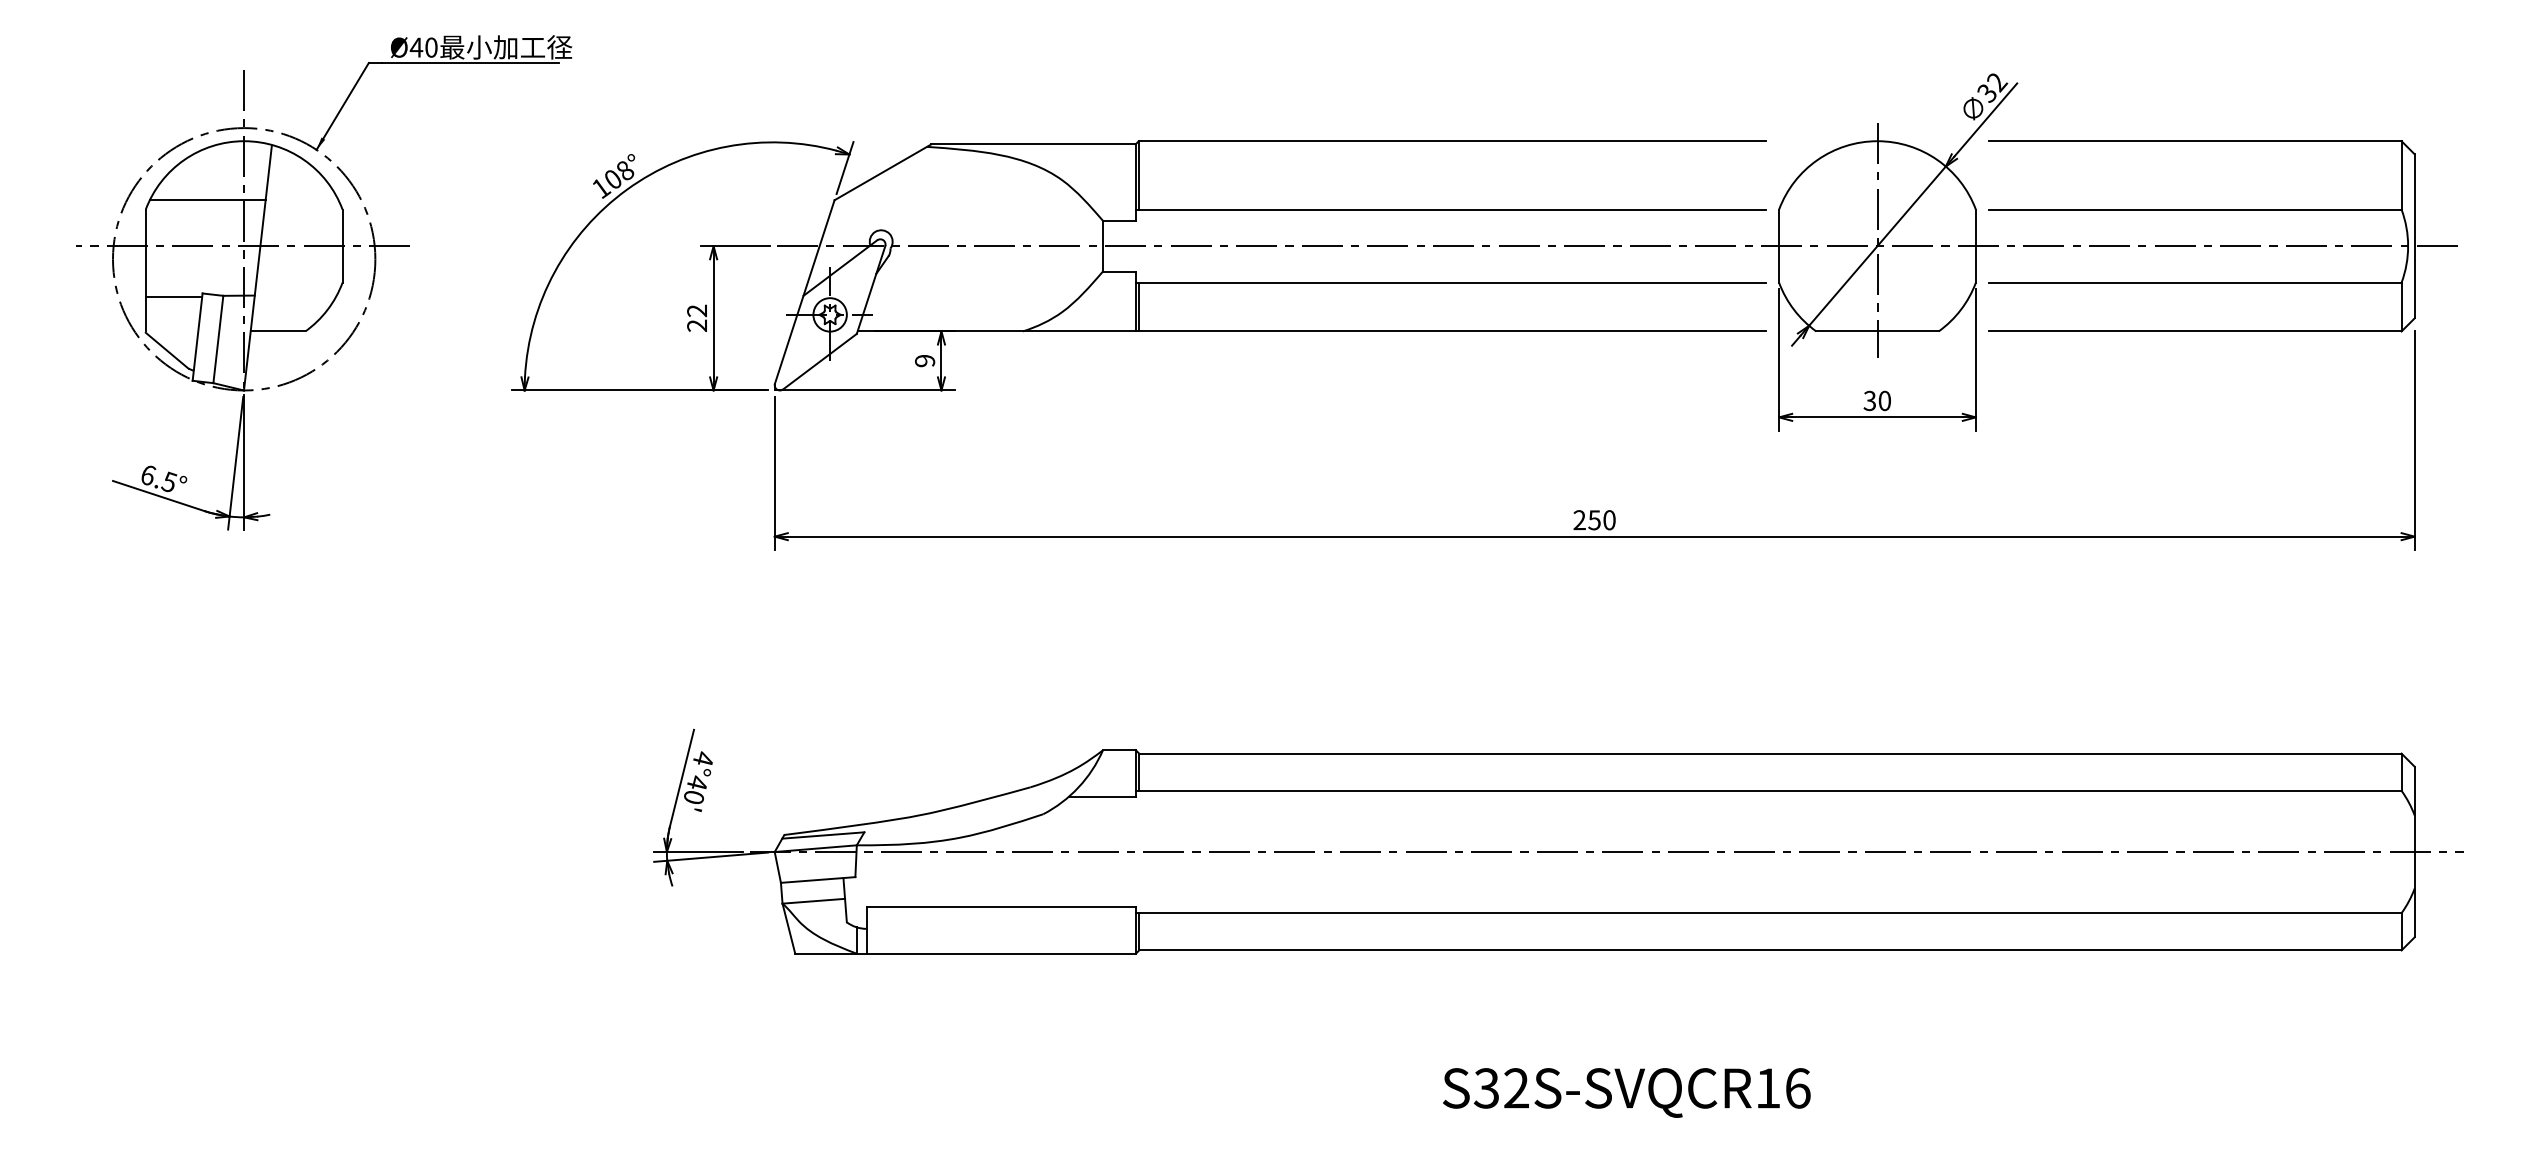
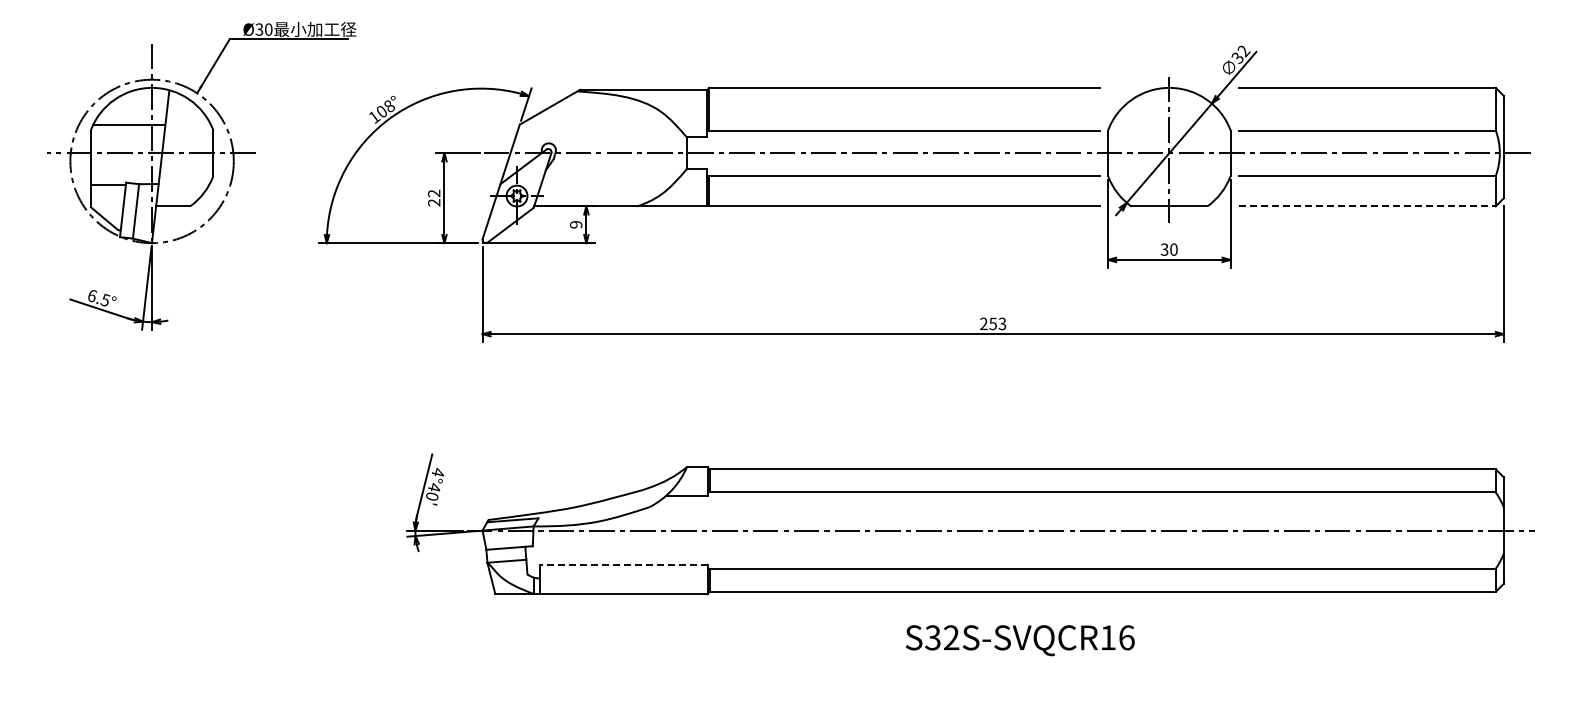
text: (416, 47) -> (259, 29), Ø40 -> Ø30
line: (2195, 331) -> (1367, 206), solid -> dashed
text: (1609, 519) -> (1002, 323), 250 -> 253
line: (1001, 908) -> (623, 565), solid -> dashed
text: (1625, 1092) -> (1019, 640), moved

